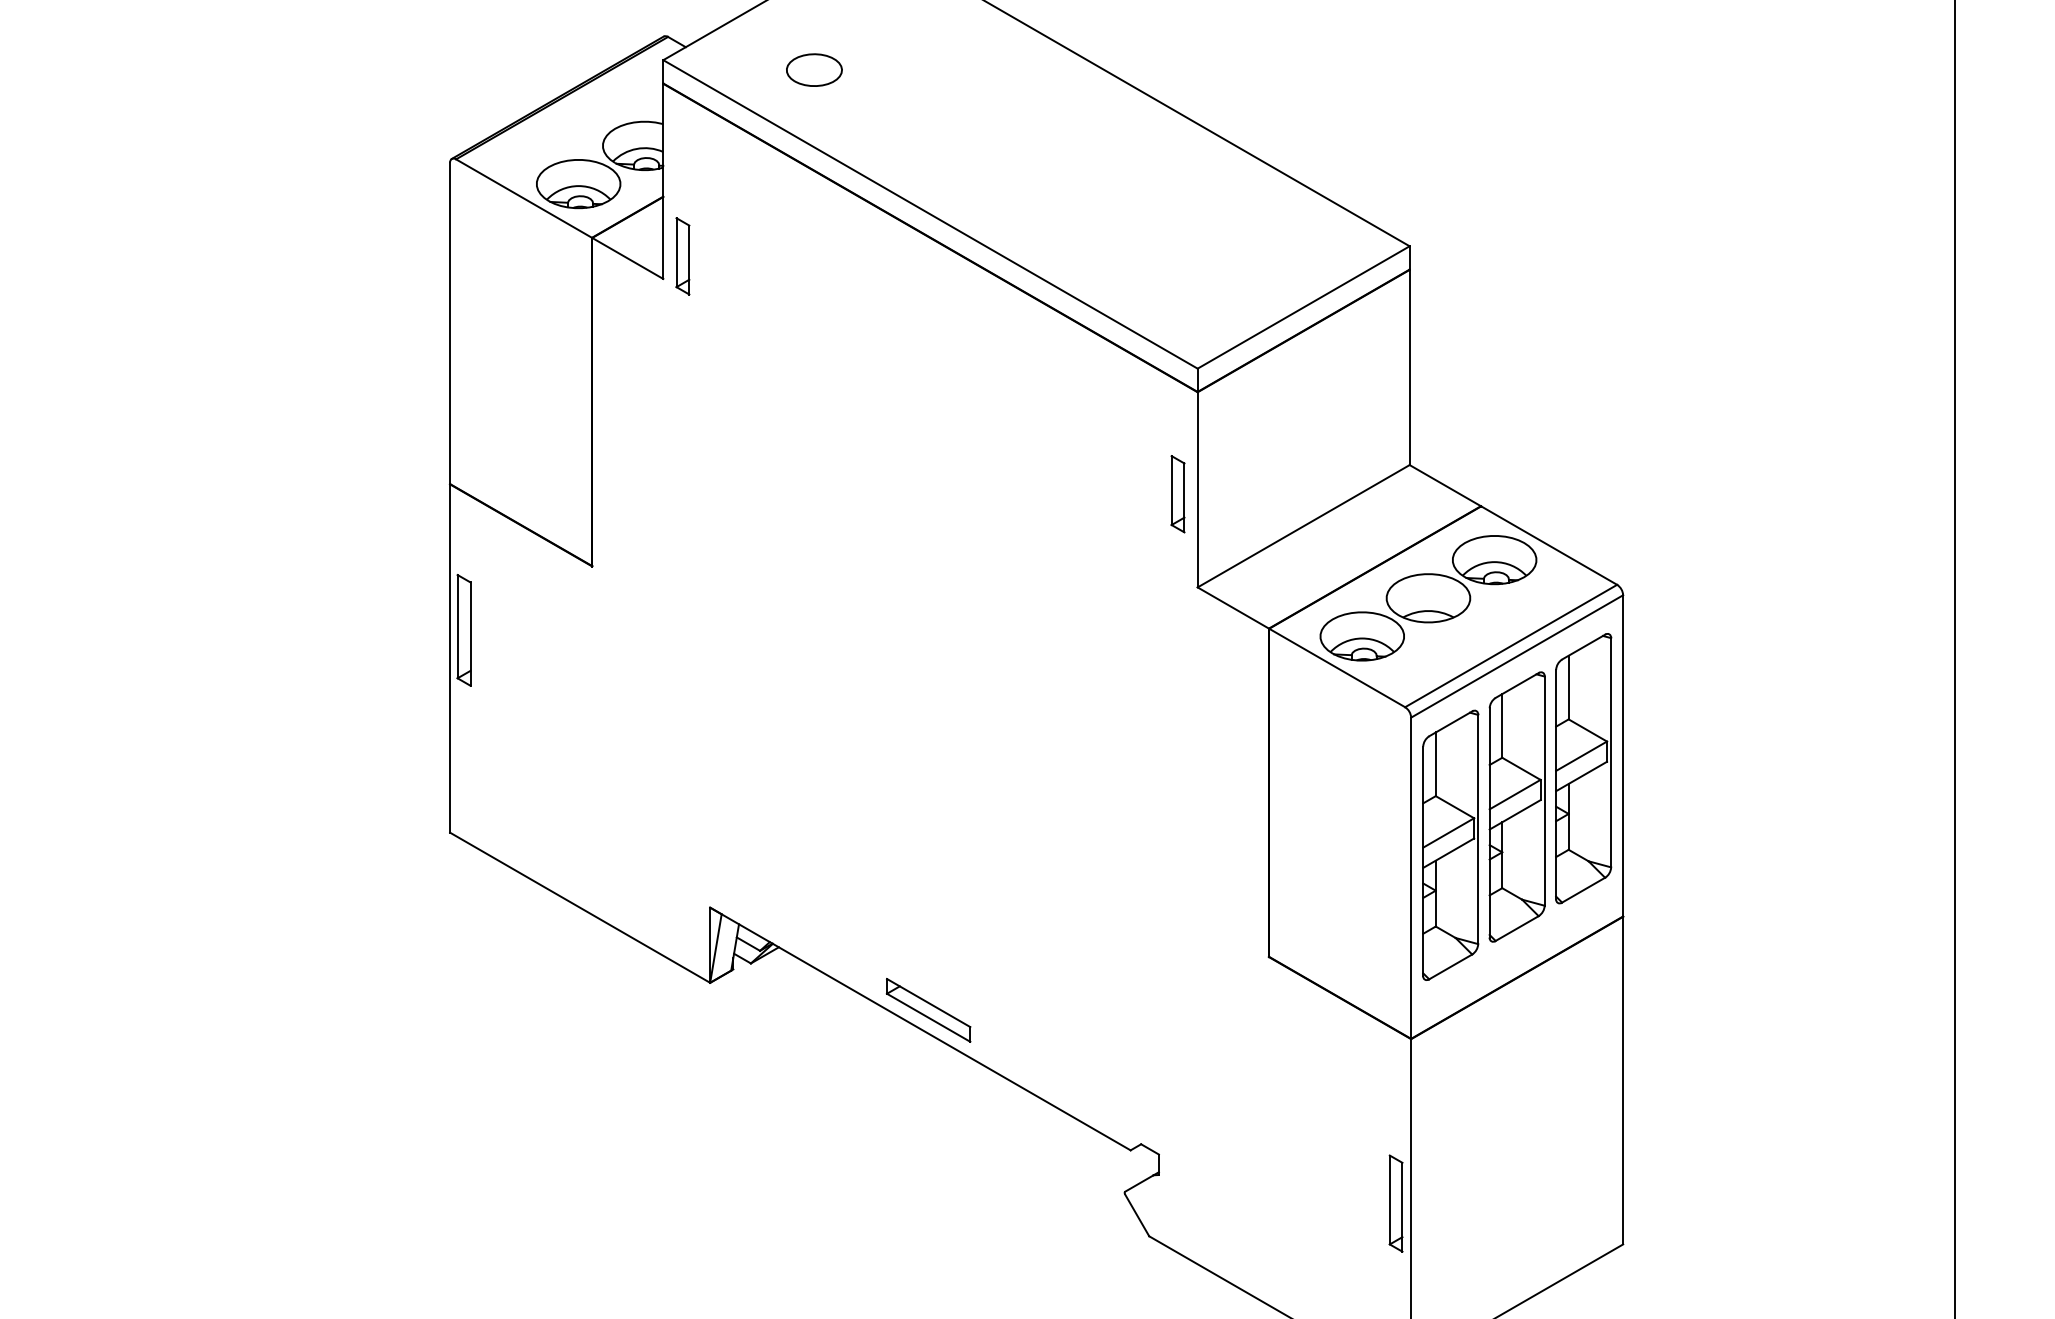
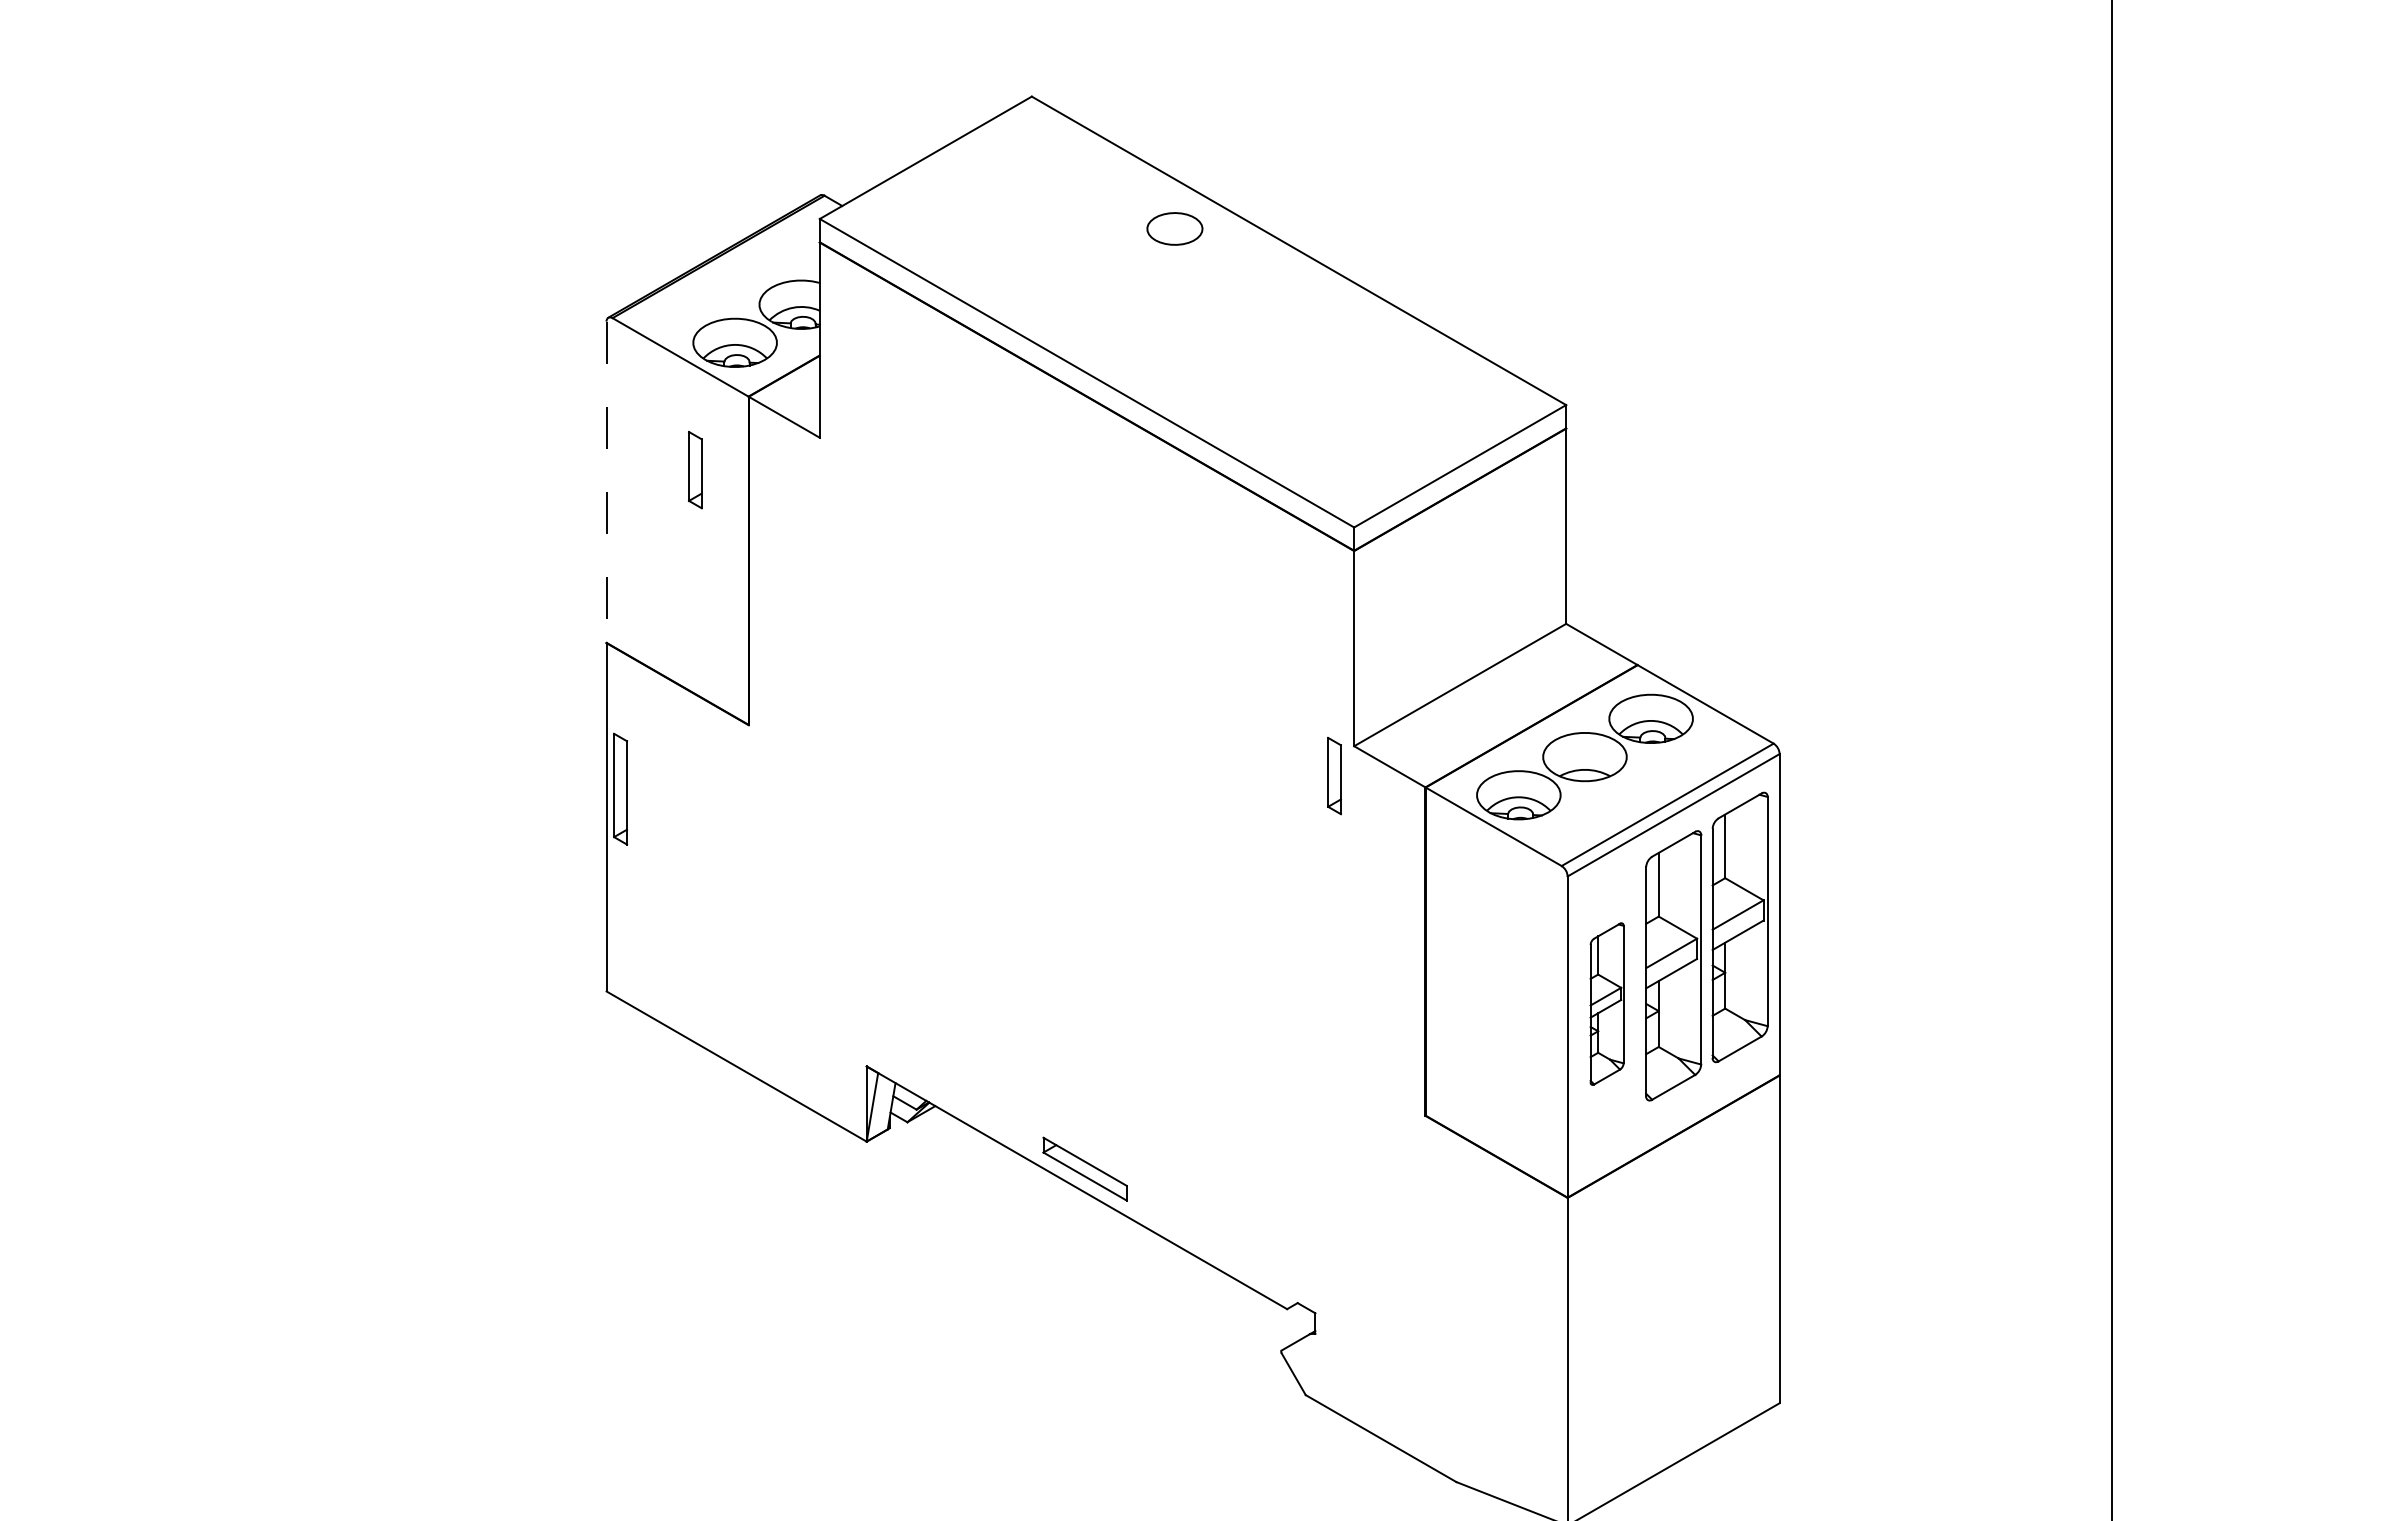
part: (813, 69) -> (1174, 228), moved
part: (682, 256) -> (695, 470), moved
line: (449, 323) -> (606, 482), solid -> dashed
part: (1177, 494) -> (1334, 776), moved
part: (1449, 844) -> (1606, 1003), size x0.6
part: (1395, 1203) -> (1552, 1362), removed

